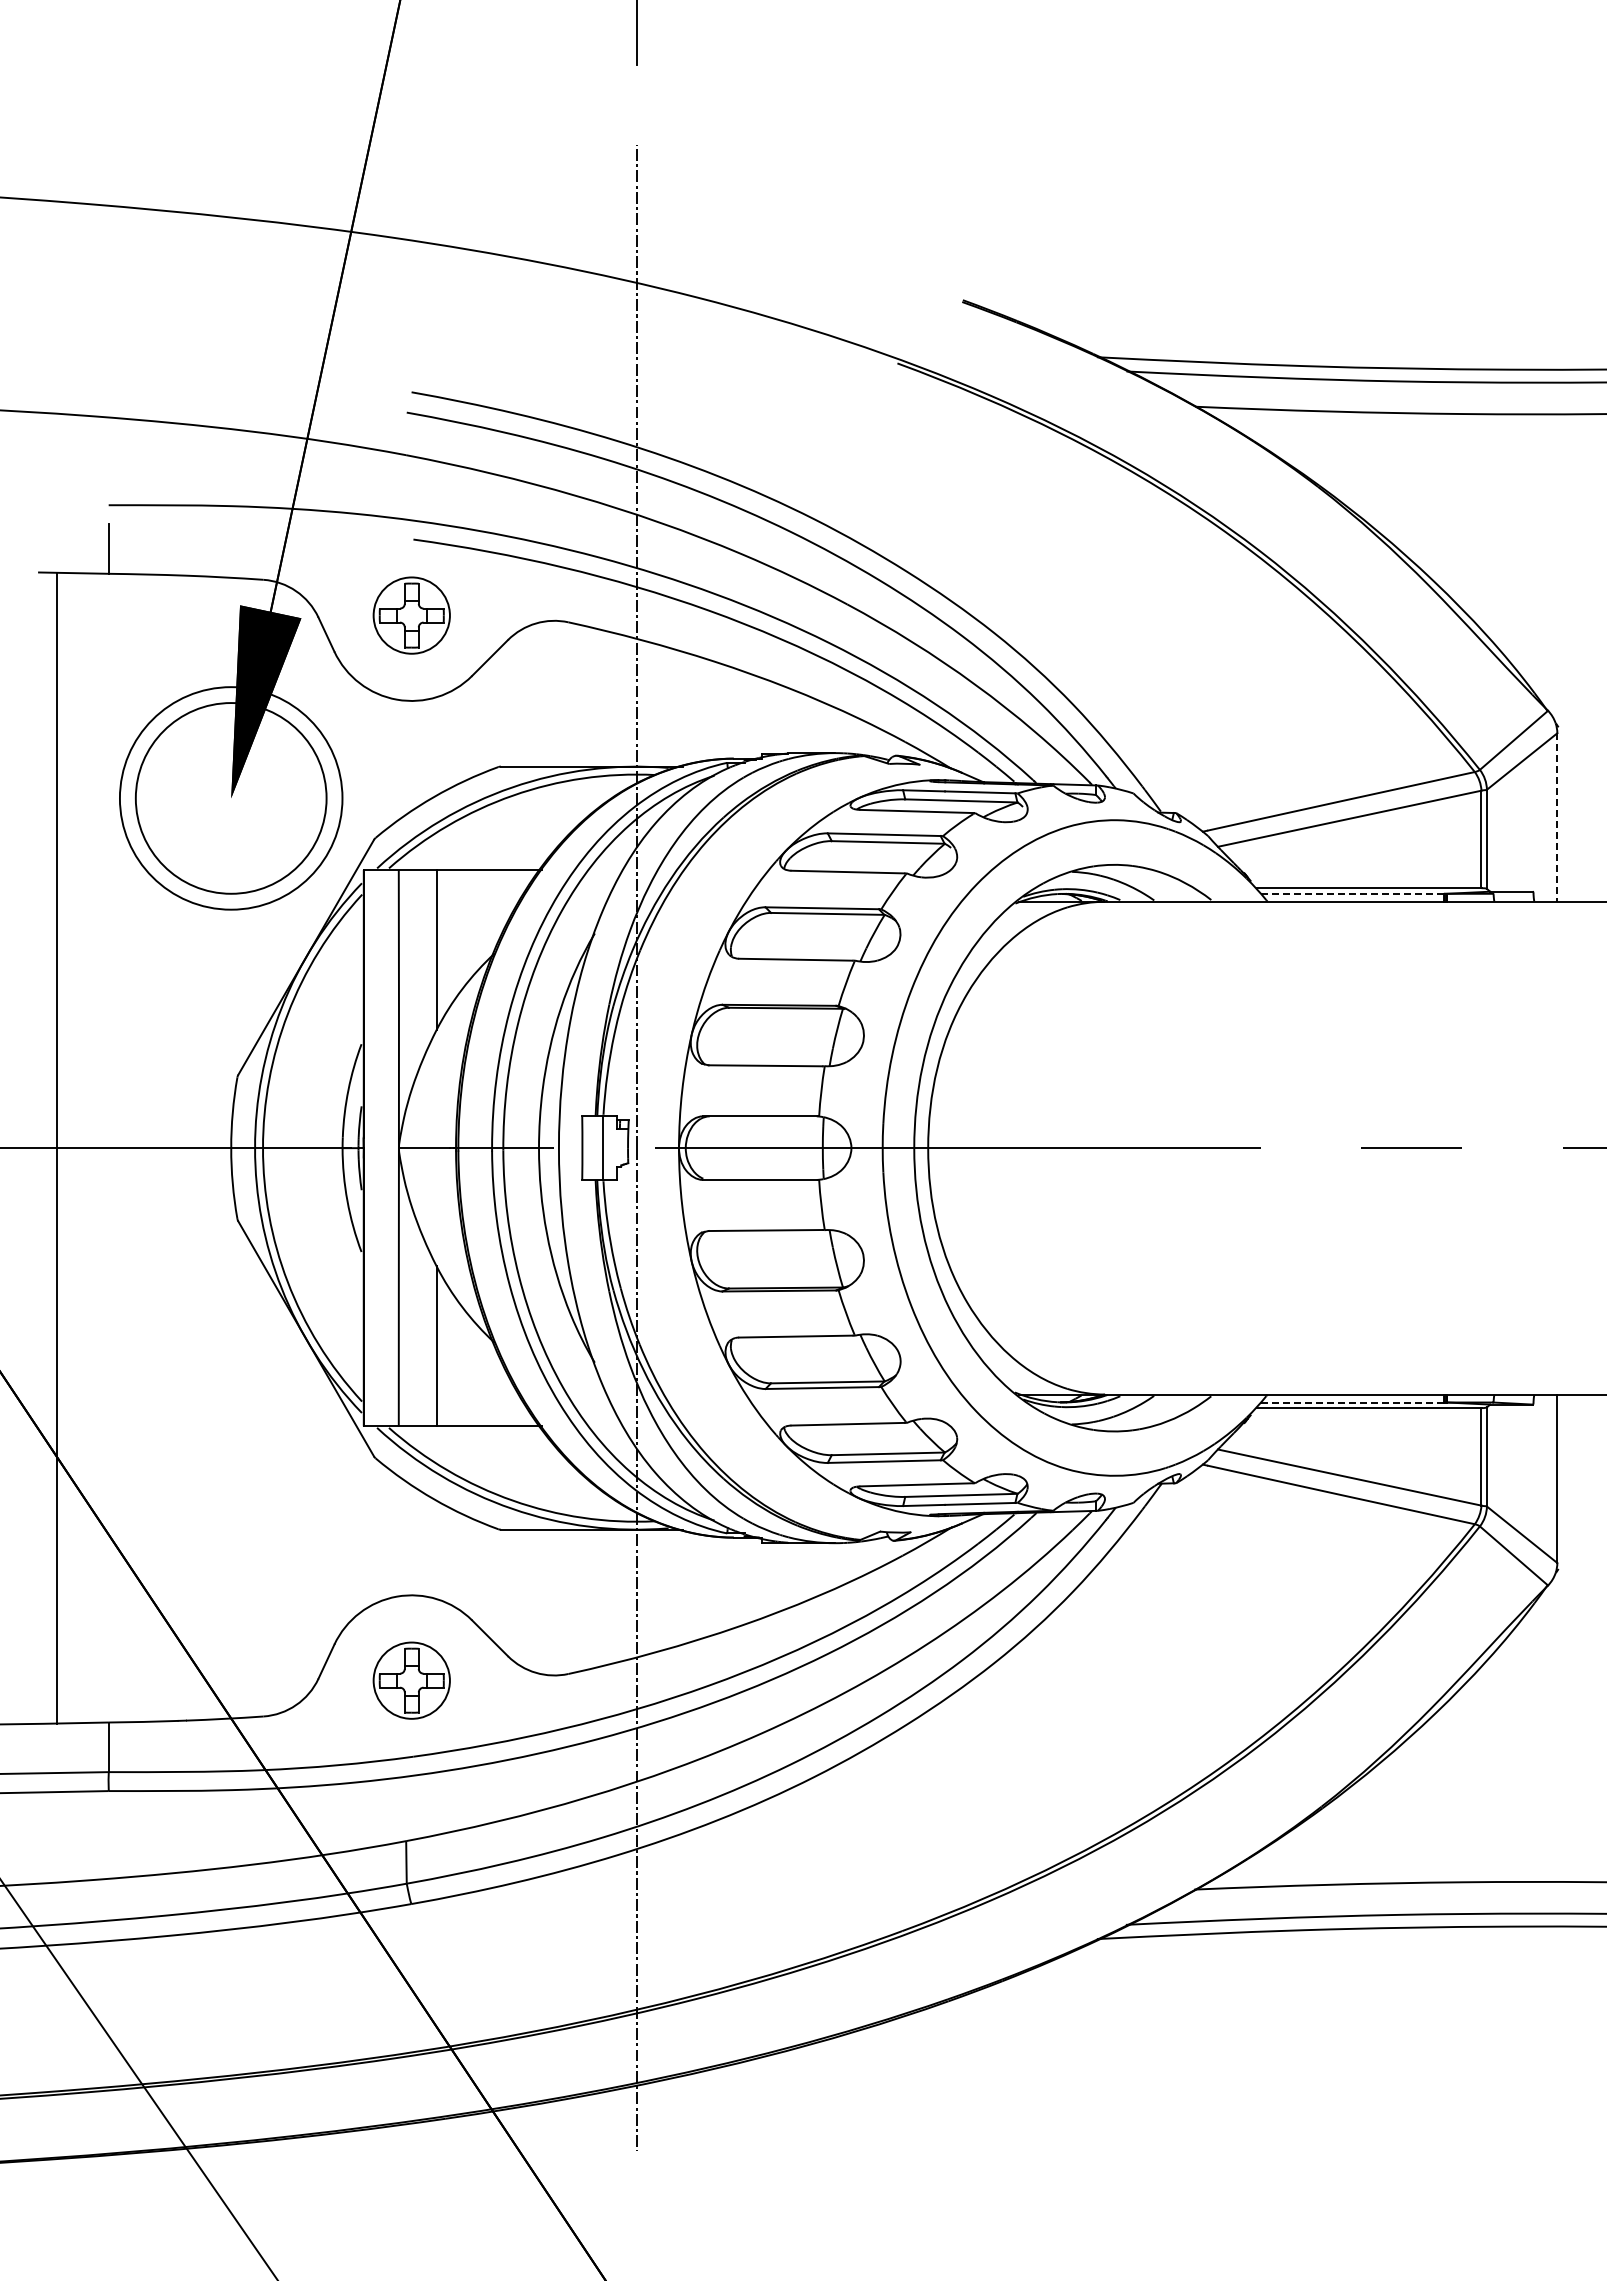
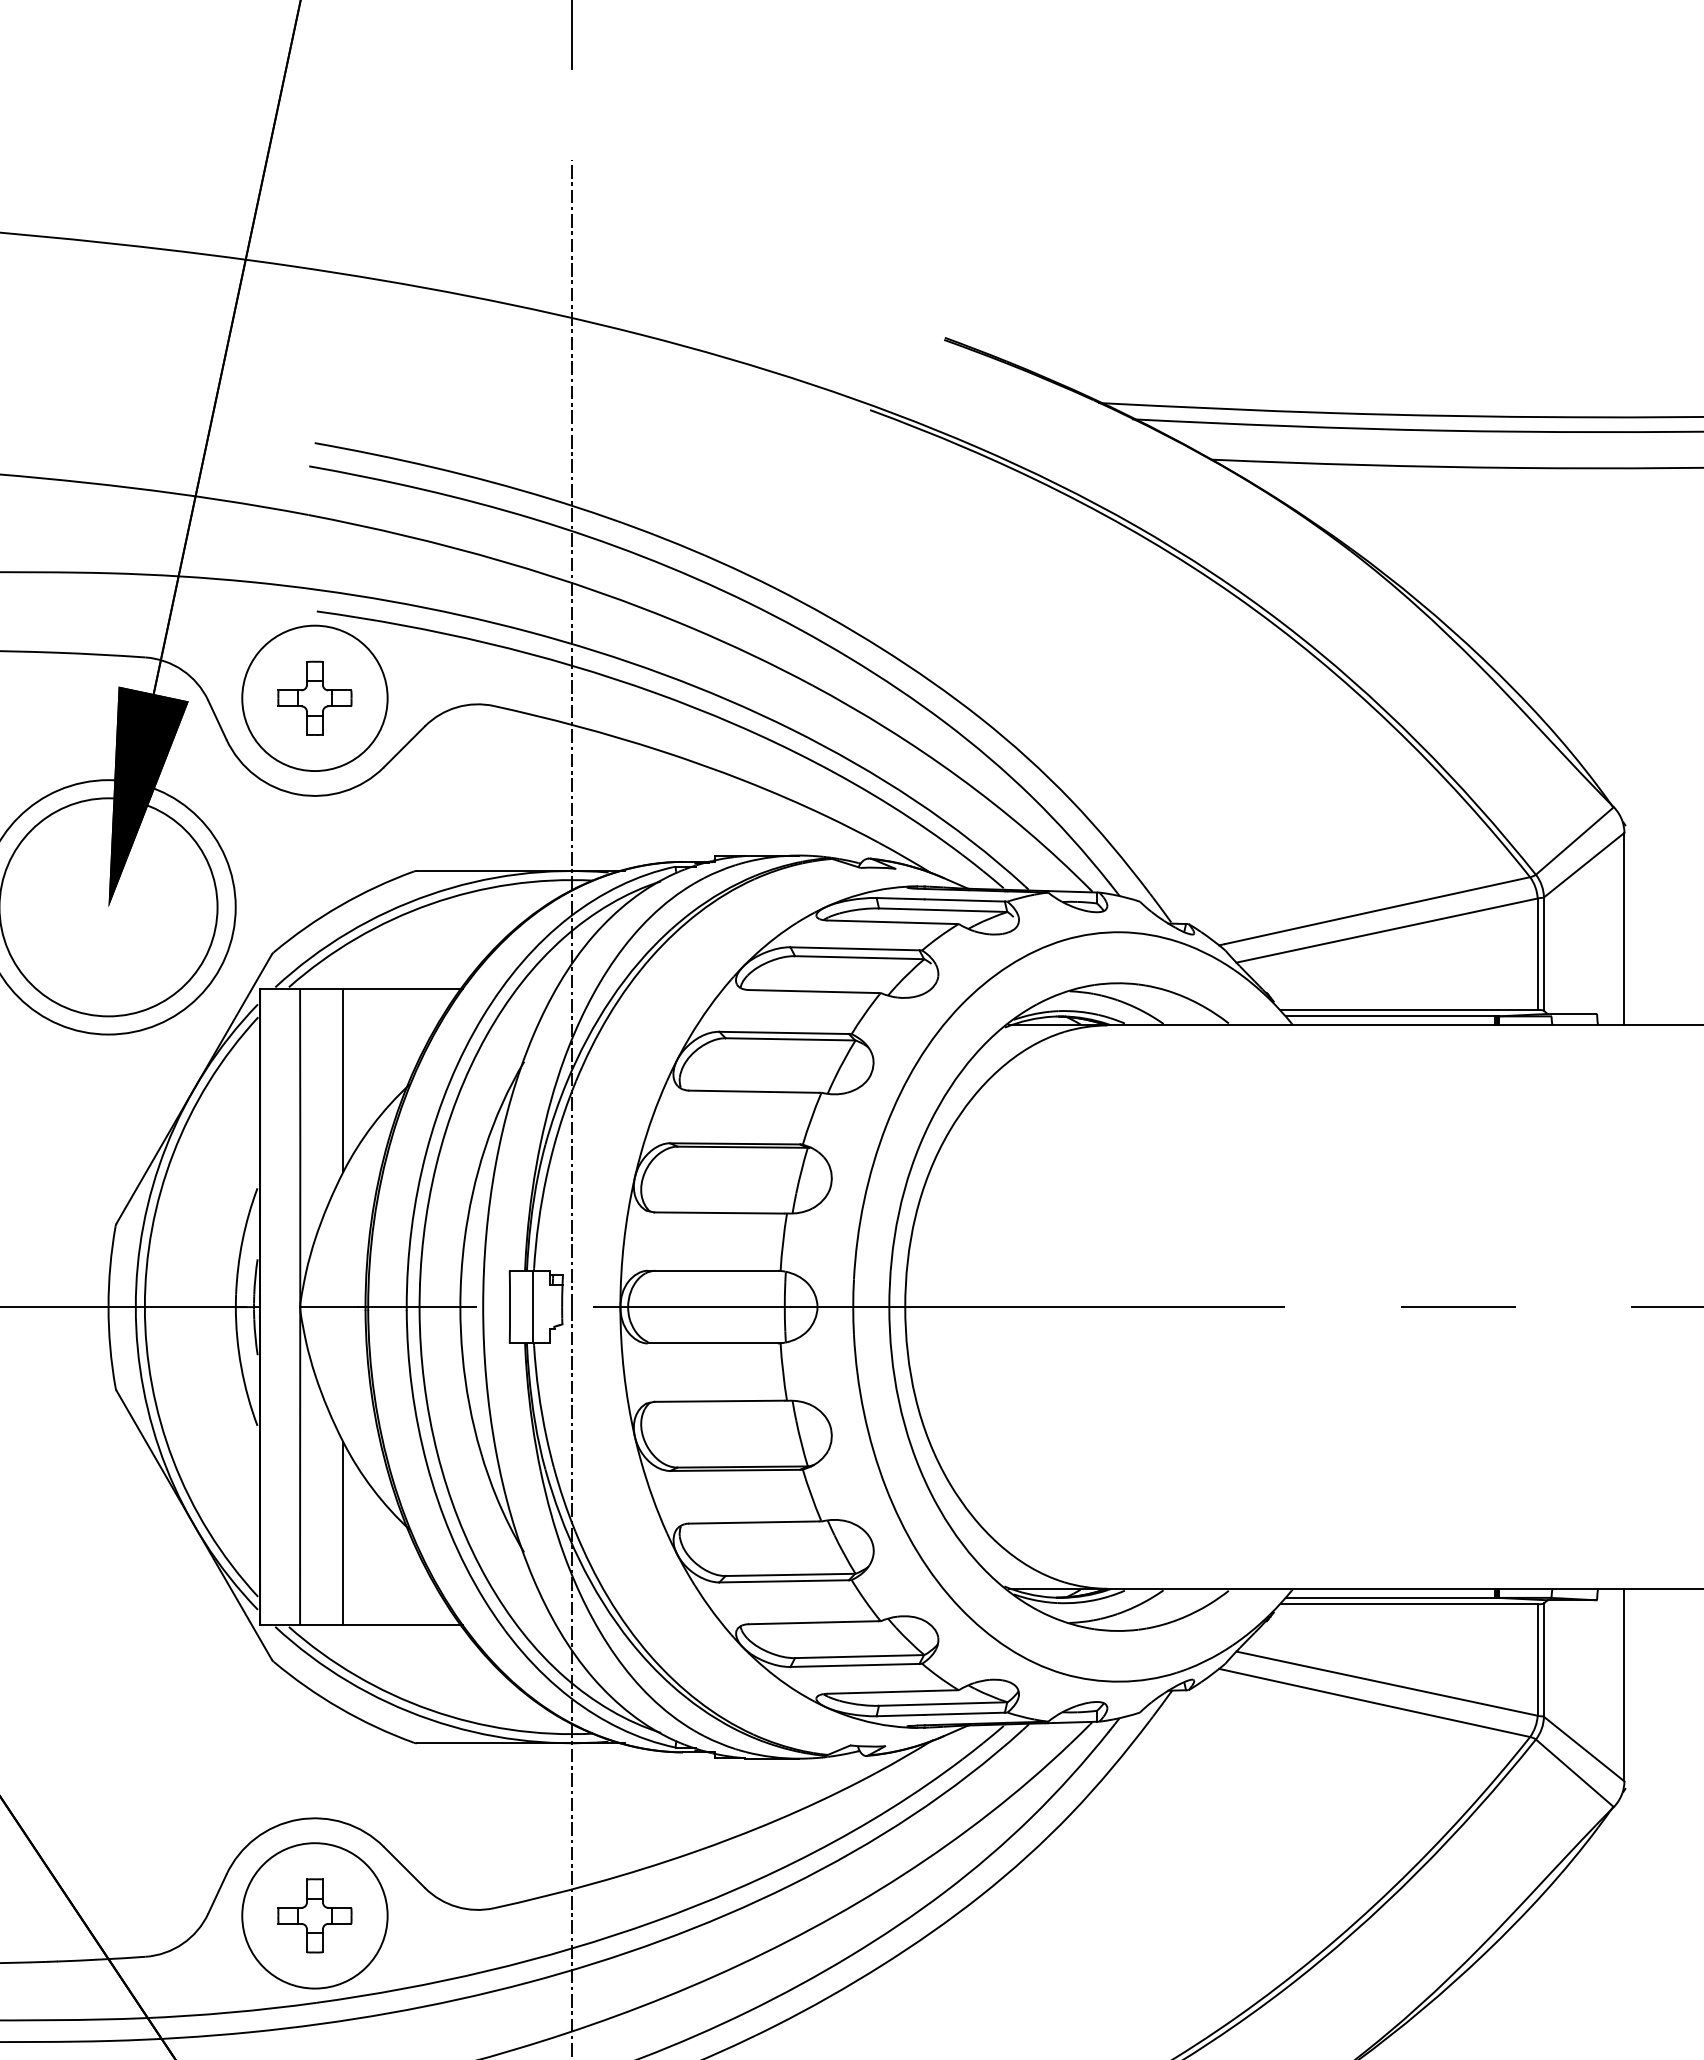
circle: (411, 615) -> (314, 698), size x1.67
line: (1557, 818) -> (1624, 930), dashed -> solid
line: (1352, 893) -> (1390, 1016), dashed -> solid
line: (1352, 1402) -> (1390, 1597), dashed -> solid
circle: (411, 1680) -> (314, 1915), size x1.67

